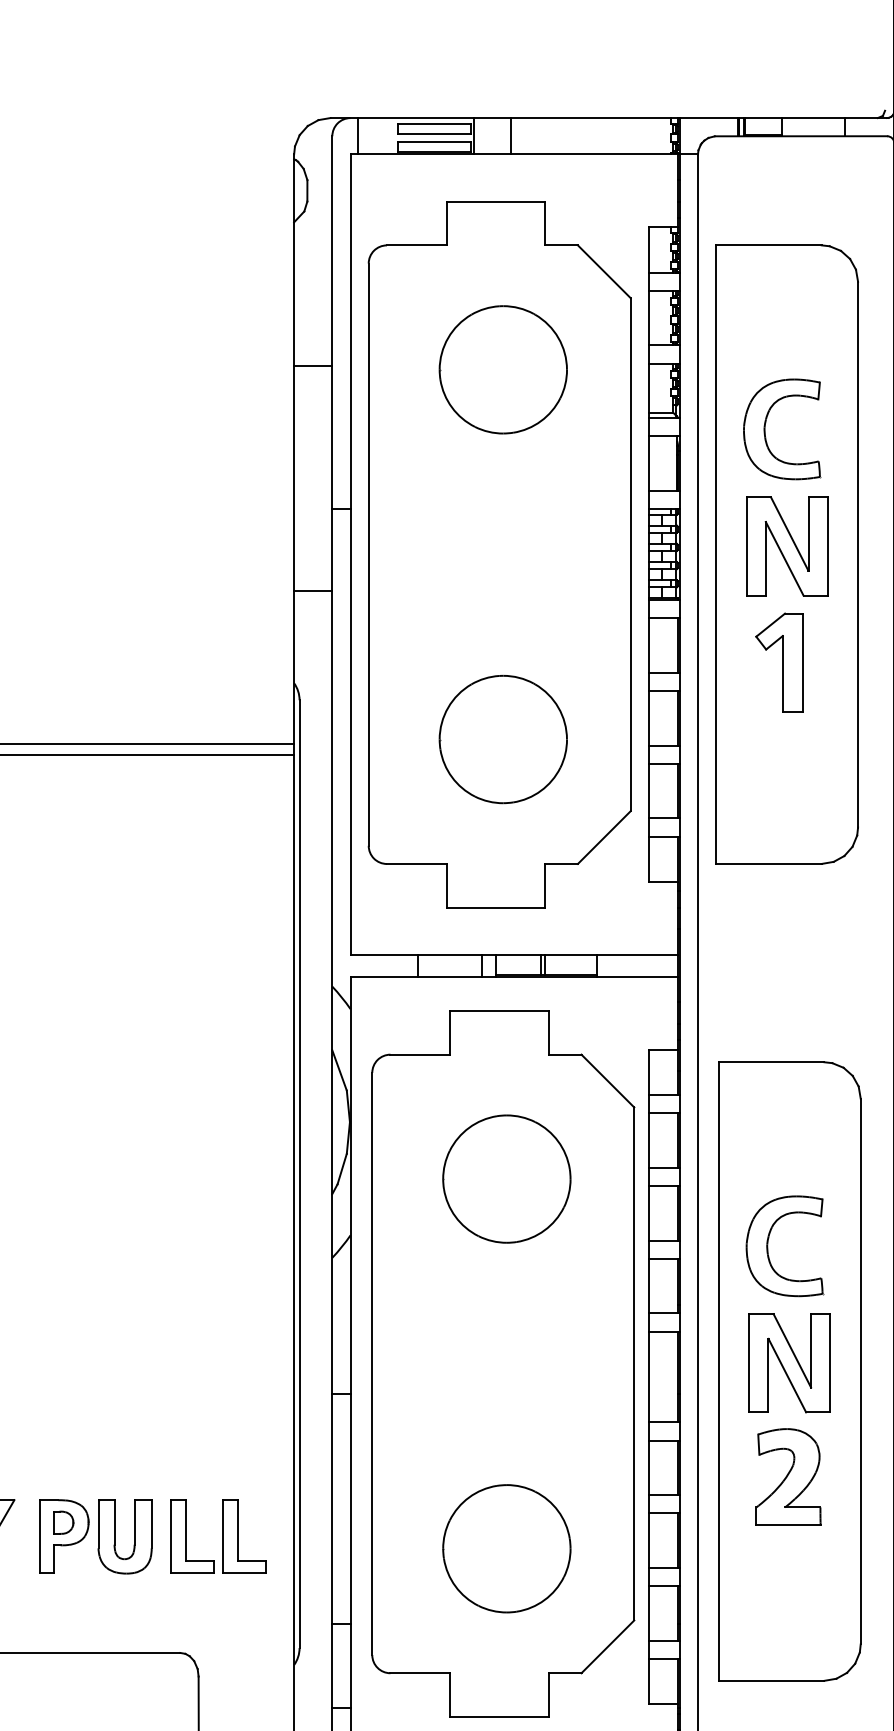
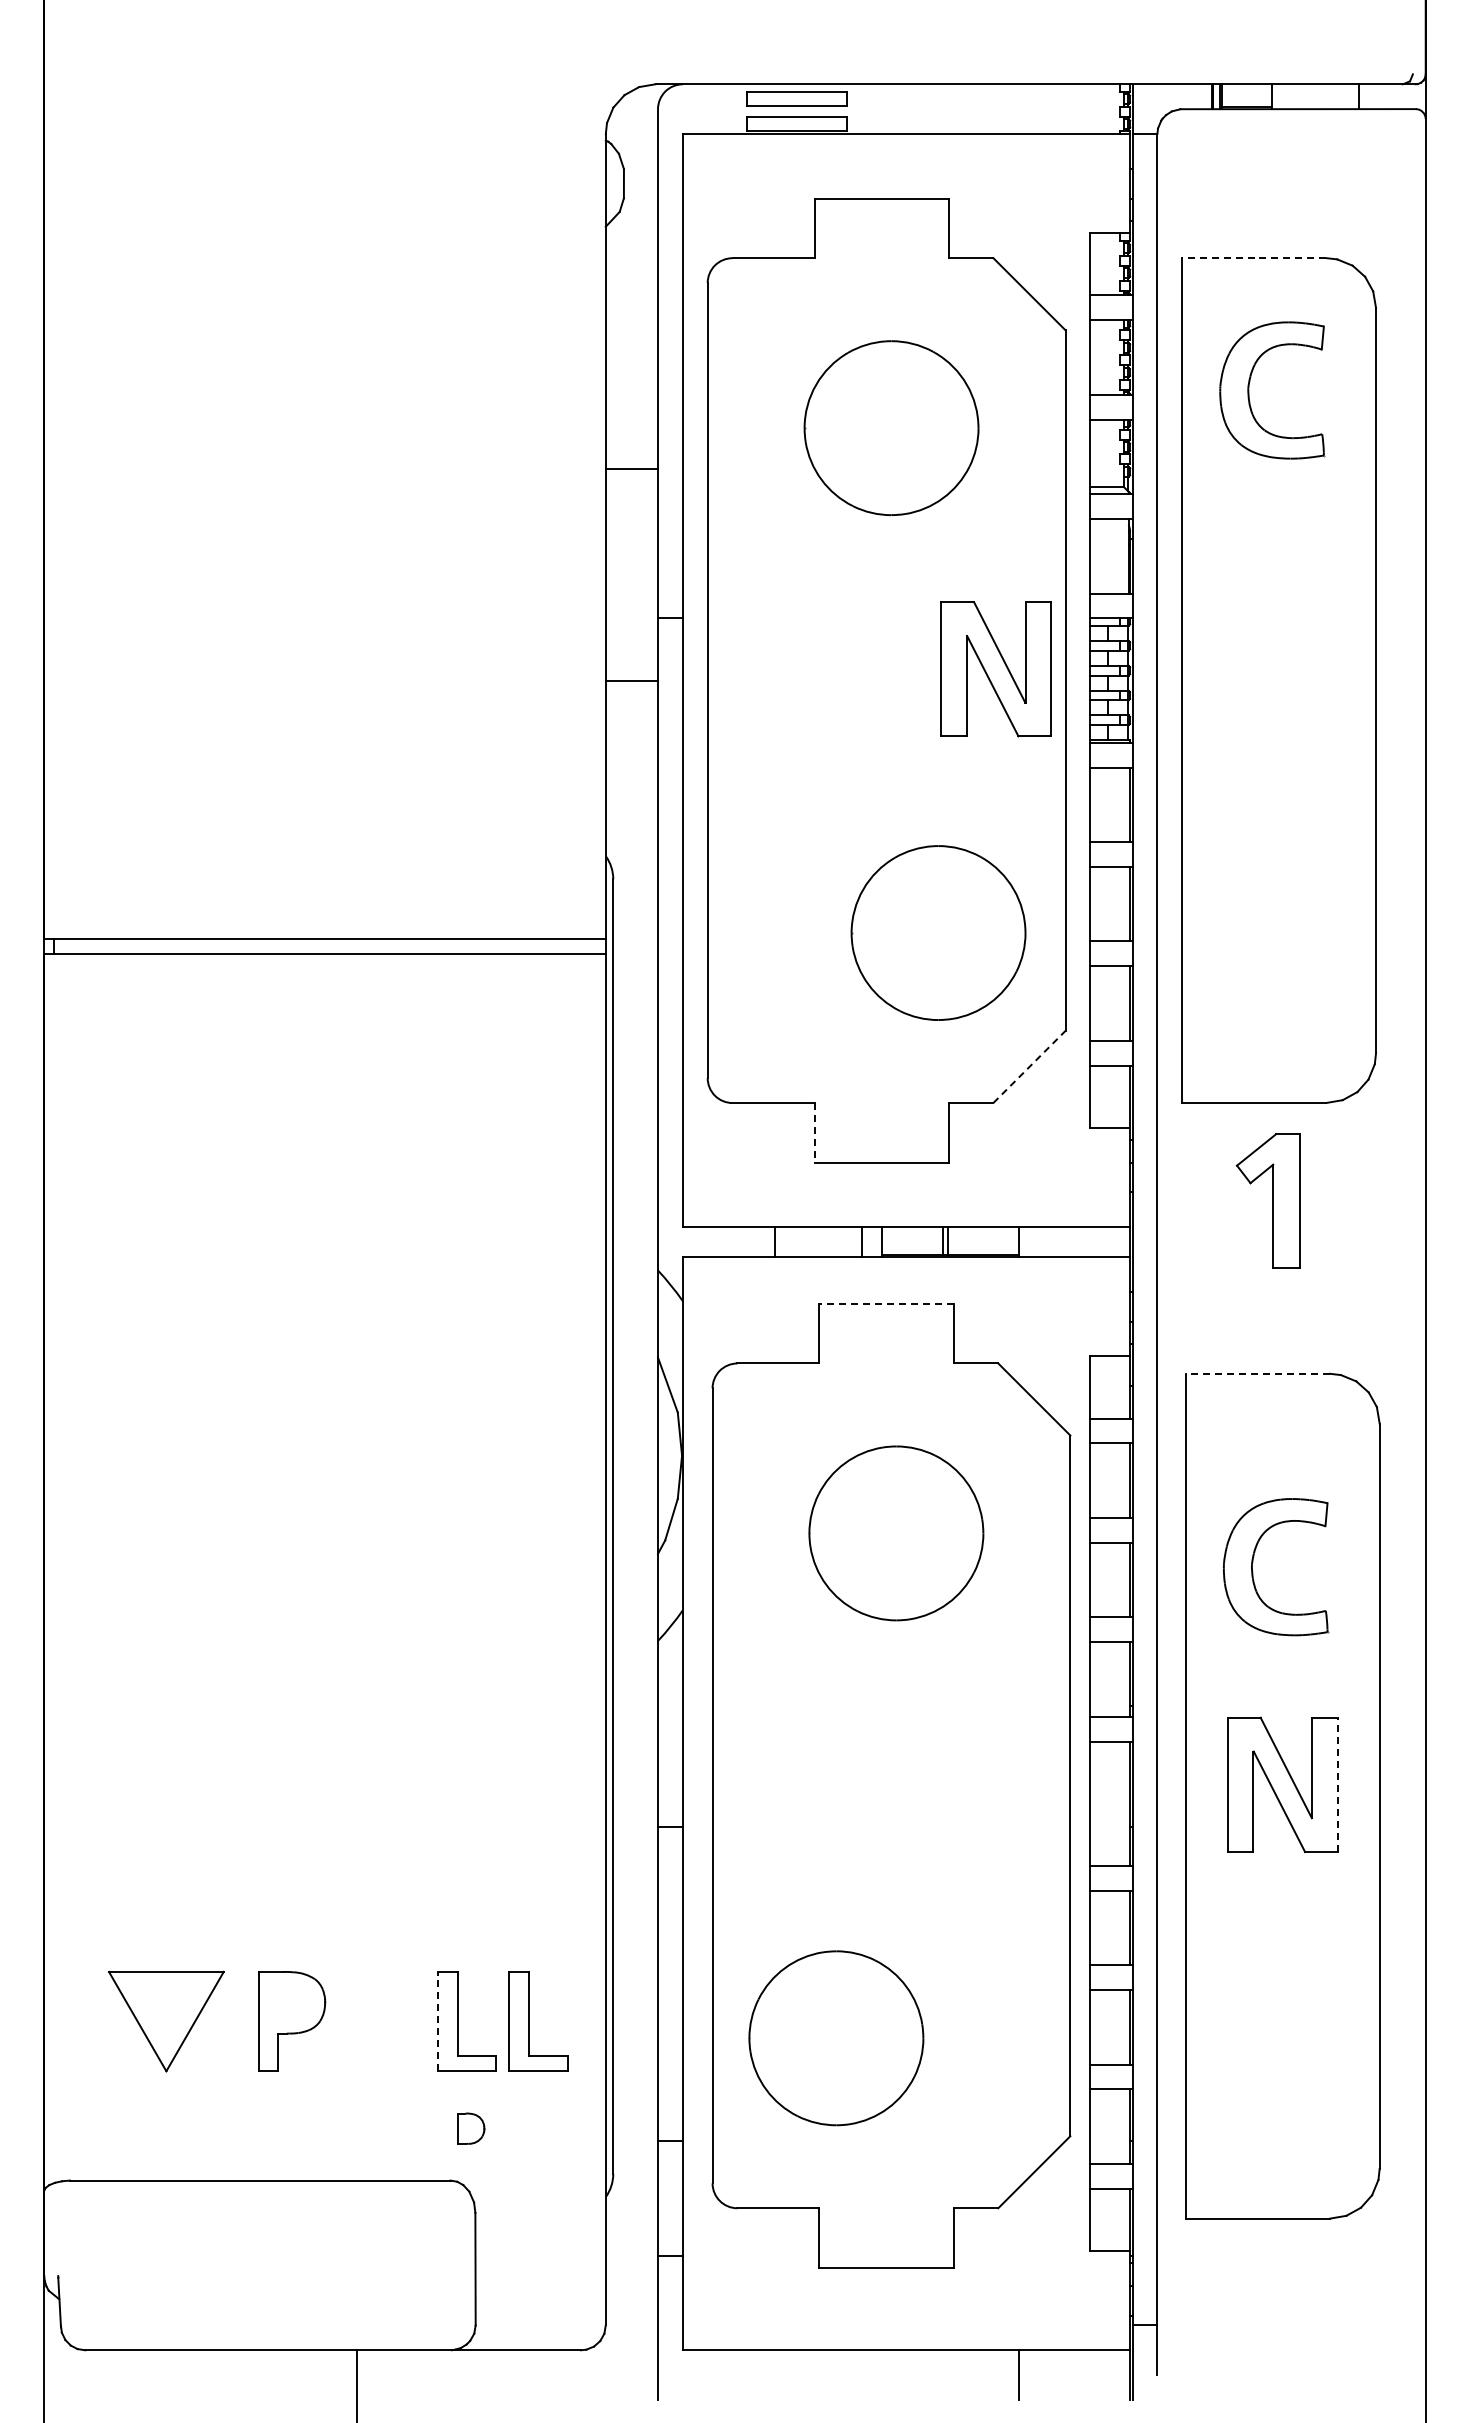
line: (357, 135) -> (692, 108), removed
line: (474, 135) -> (851, 108), removed
line: (510, 135) -> (901, 108), removed
line: (768, 245) -> (1253, 258), solid -> dashed
line: (312, 365) -> (631, 469), moved
part: (765, 429) -> (1249, 390), moved
part: (786, 546) -> (995, 669), moved
line: (312, 591) -> (631, 681), moved
part: (778, 662) -> (1267, 1200), moved
part: (503, 739) -> (938, 932), moved
line: (604, 837) -> (1029, 1066), solid -> dashed
line: (446, 885) -> (814, 1132), solid -> dashed
line: (498, 1010) -> (885, 1303), solid -> dashed
line: (771, 1062) -> (1257, 1373), solid -> dashed
part: (768, 1249) -> (1253, 1571), moved
line: (830, 1362) -> (1338, 1784), solid -> dashed
part: (788, 1476) -> (1280, 1939), removed
part: (63, 1522) -> (471, 2128), moved
line: (170, 1536) -> (437, 2021), solid -> dashed
part: (115, 1537) -> (361, 2022), removed
part: (506, 1548) -> (836, 2038), moved

